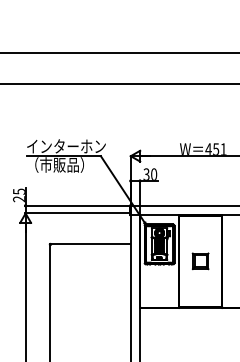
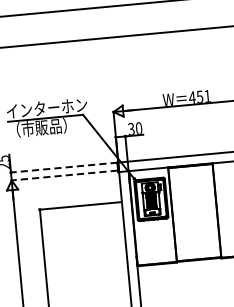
line: (77, 205) -> (63, 167), solid -> dashed
line: (76, 213) -> (63, 175), solid -> dashed
part: (200, 261) -> (194, 212), removed

